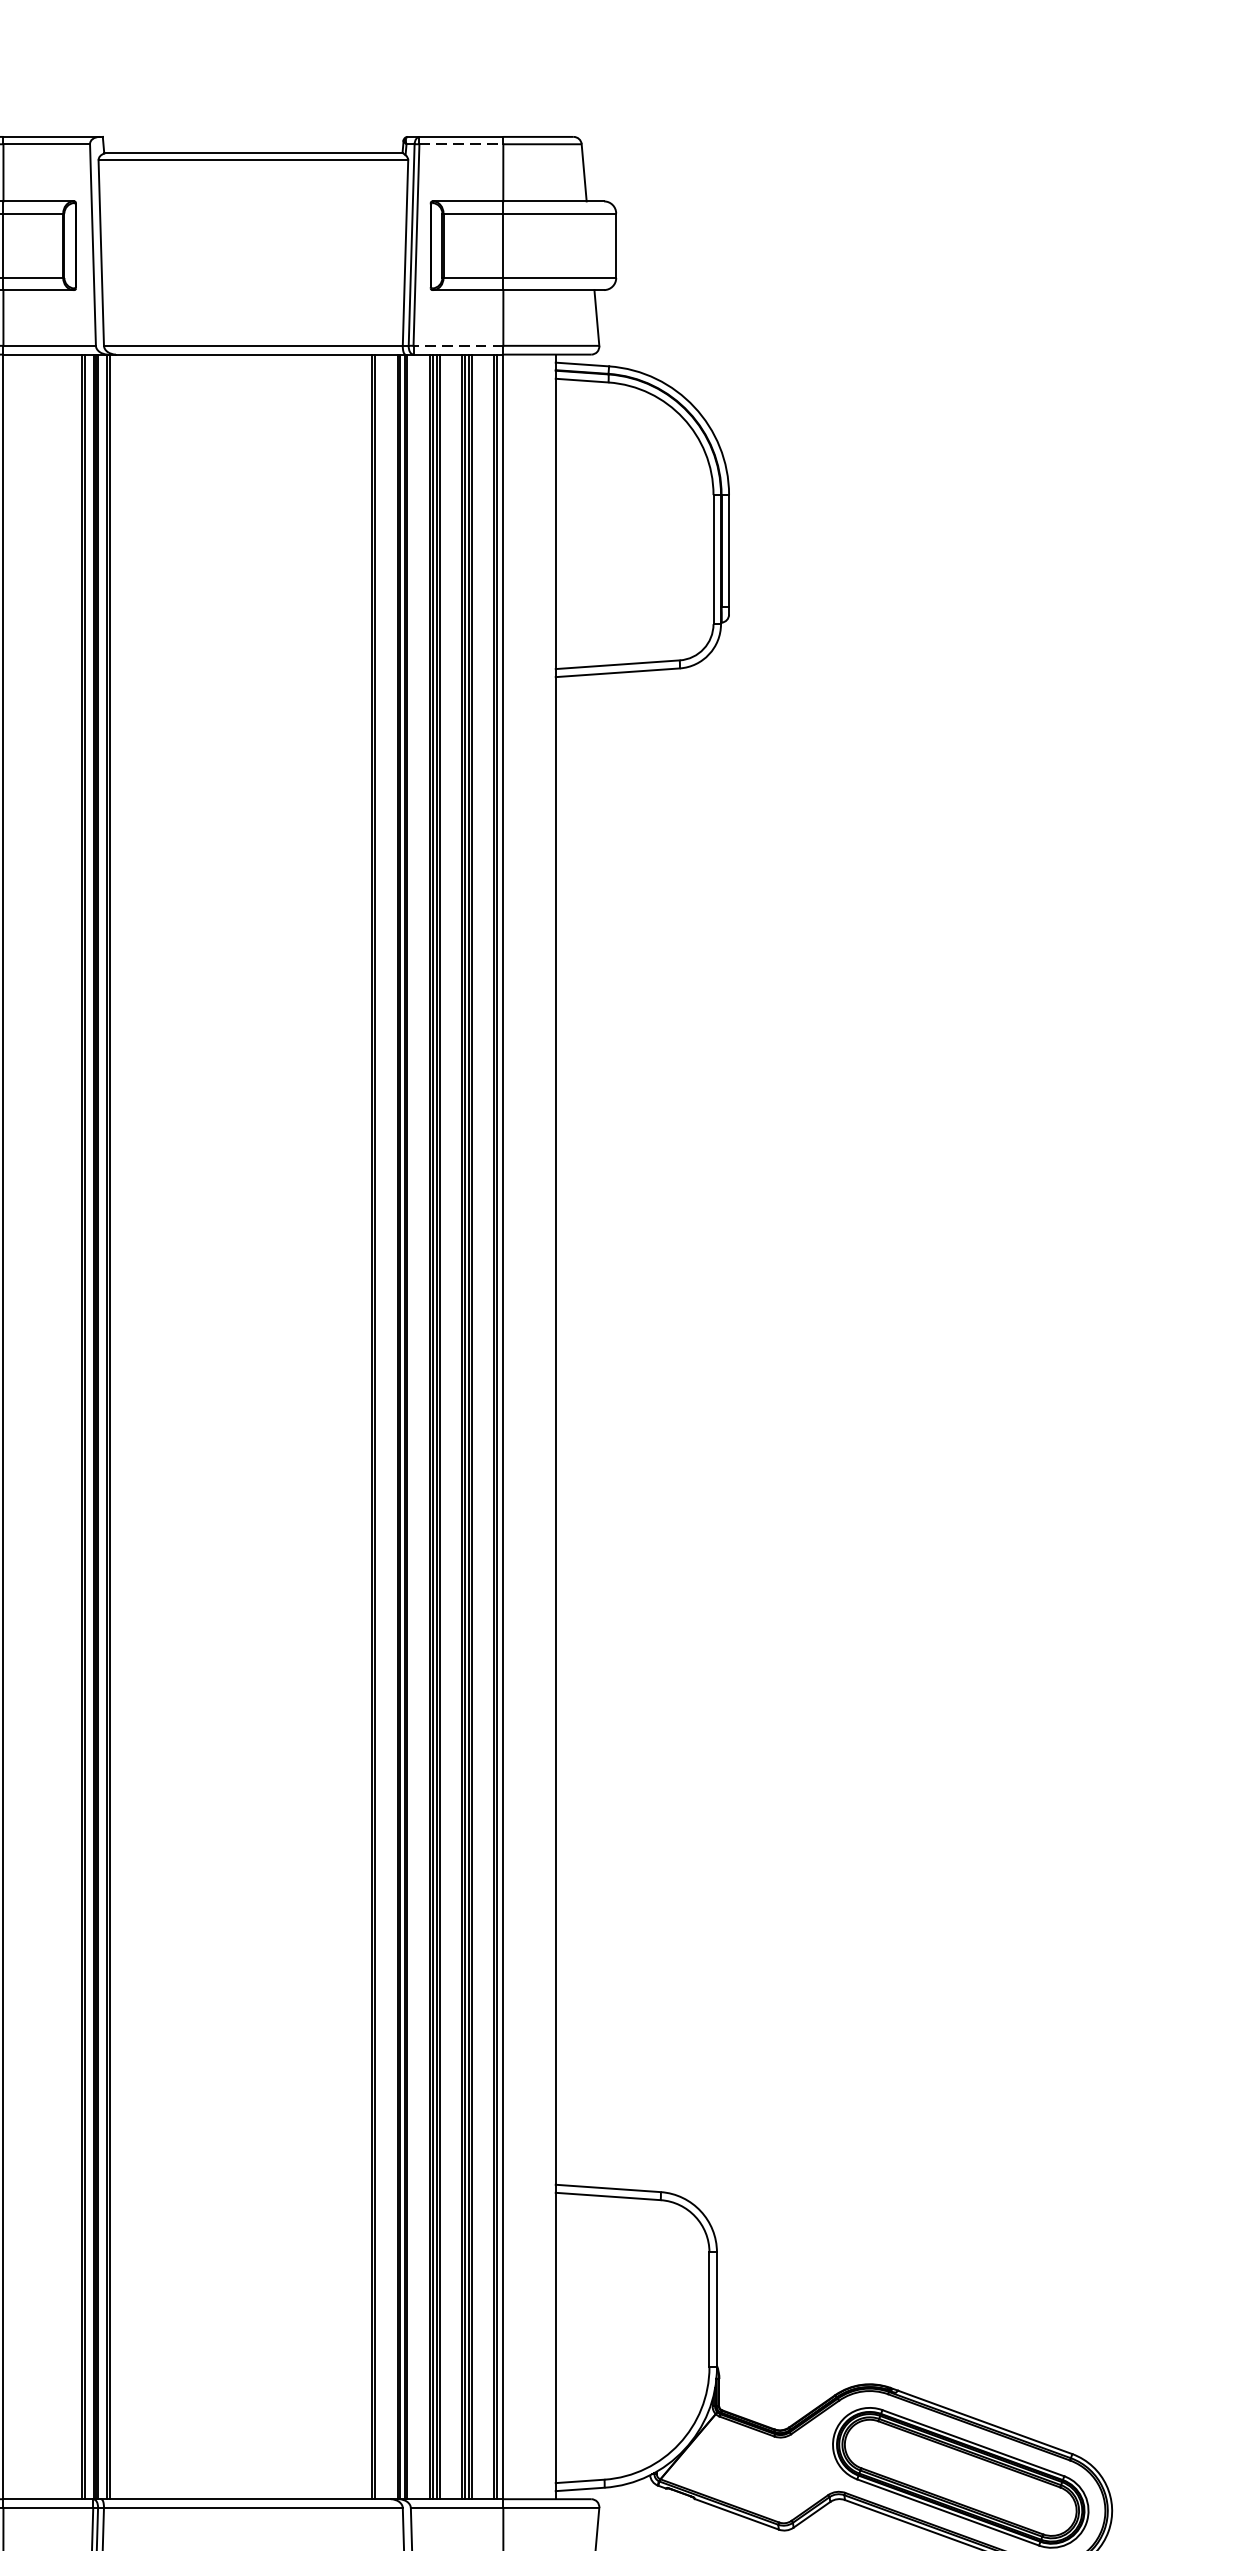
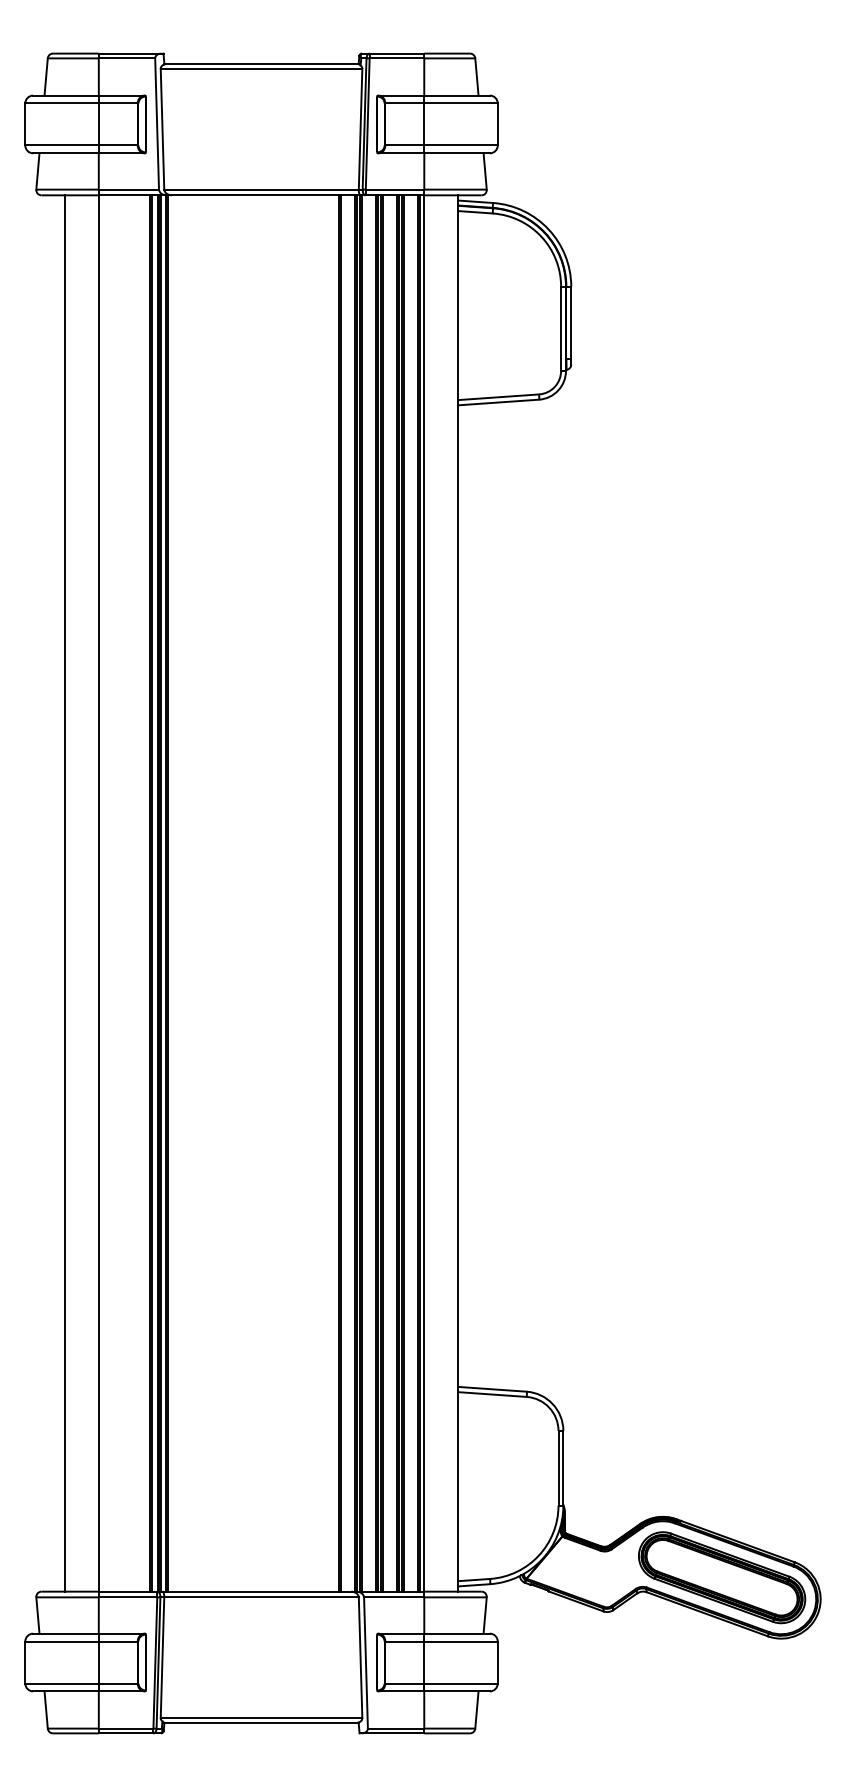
line: (462, 144) -> (397, 58), dashed -> solid
line: (457, 345) -> (394, 189), dashed -> solid

